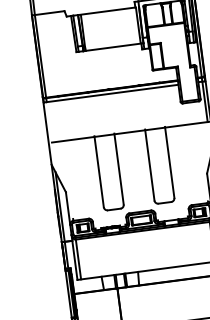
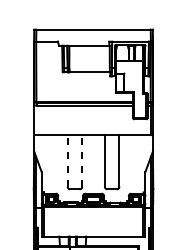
line: (119, 168) -> (82, 160), solid -> dashed
line: (98, 171) -> (67, 160), solid -> dashed

